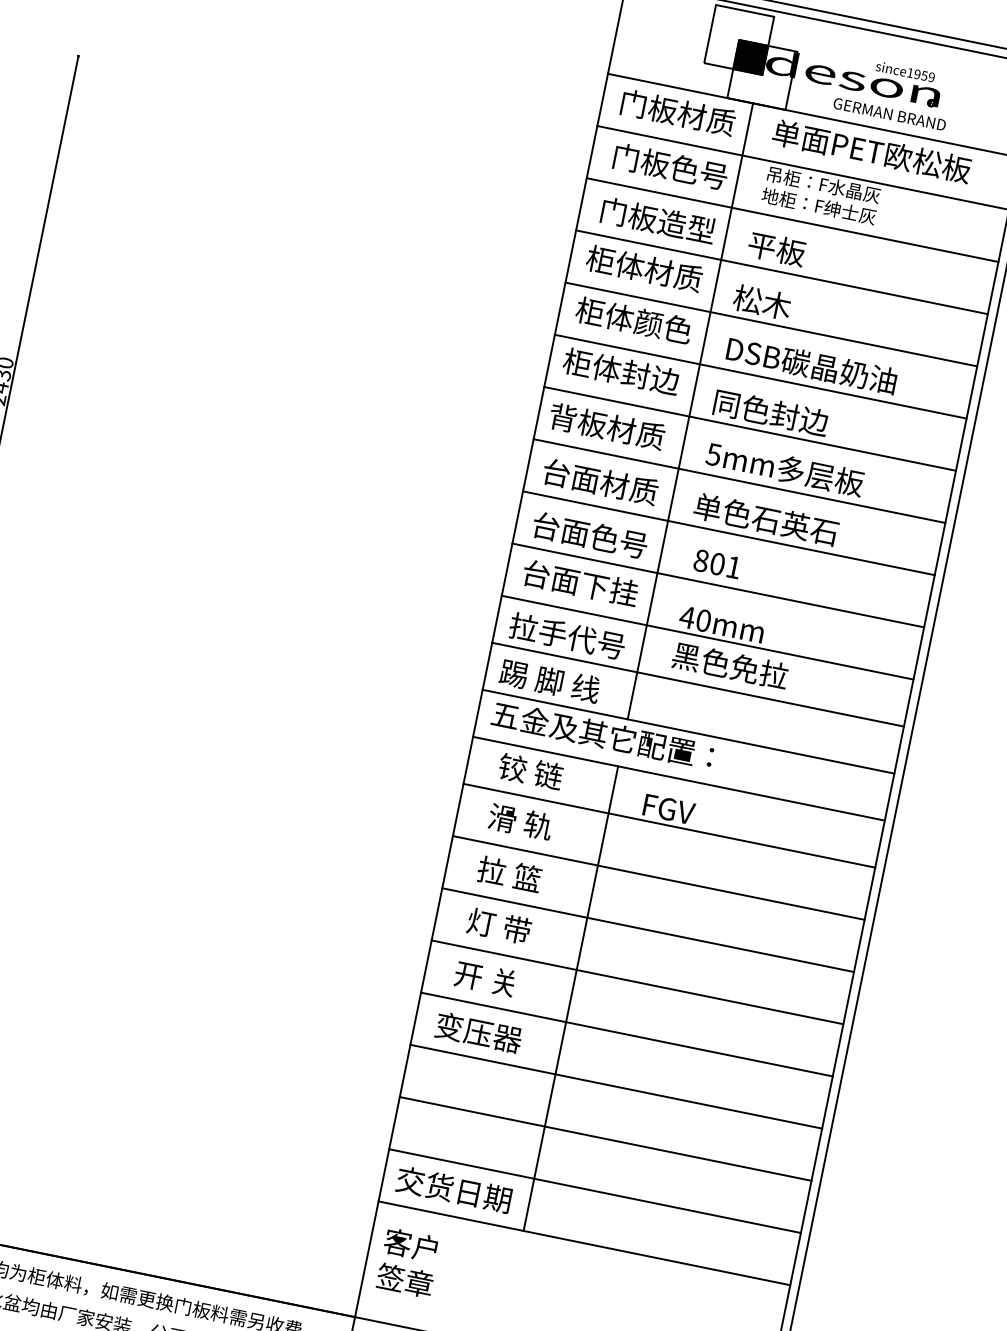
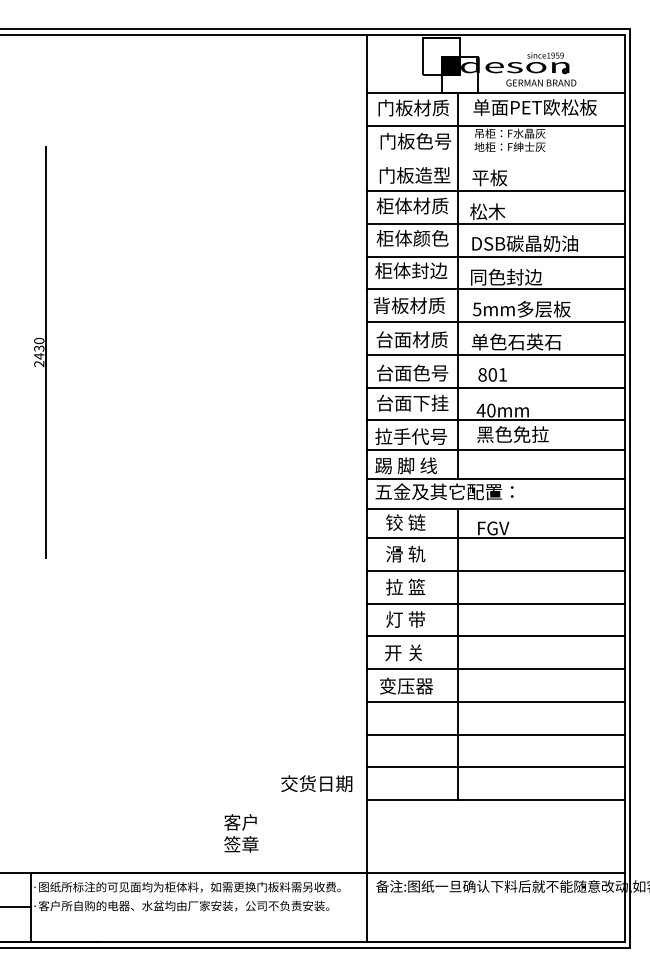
line: (792, 219) -> (495, 158), removed
text: (453, 1189) -> (316, 783), moved
text: (408, 1263) -> (241, 833), moved

